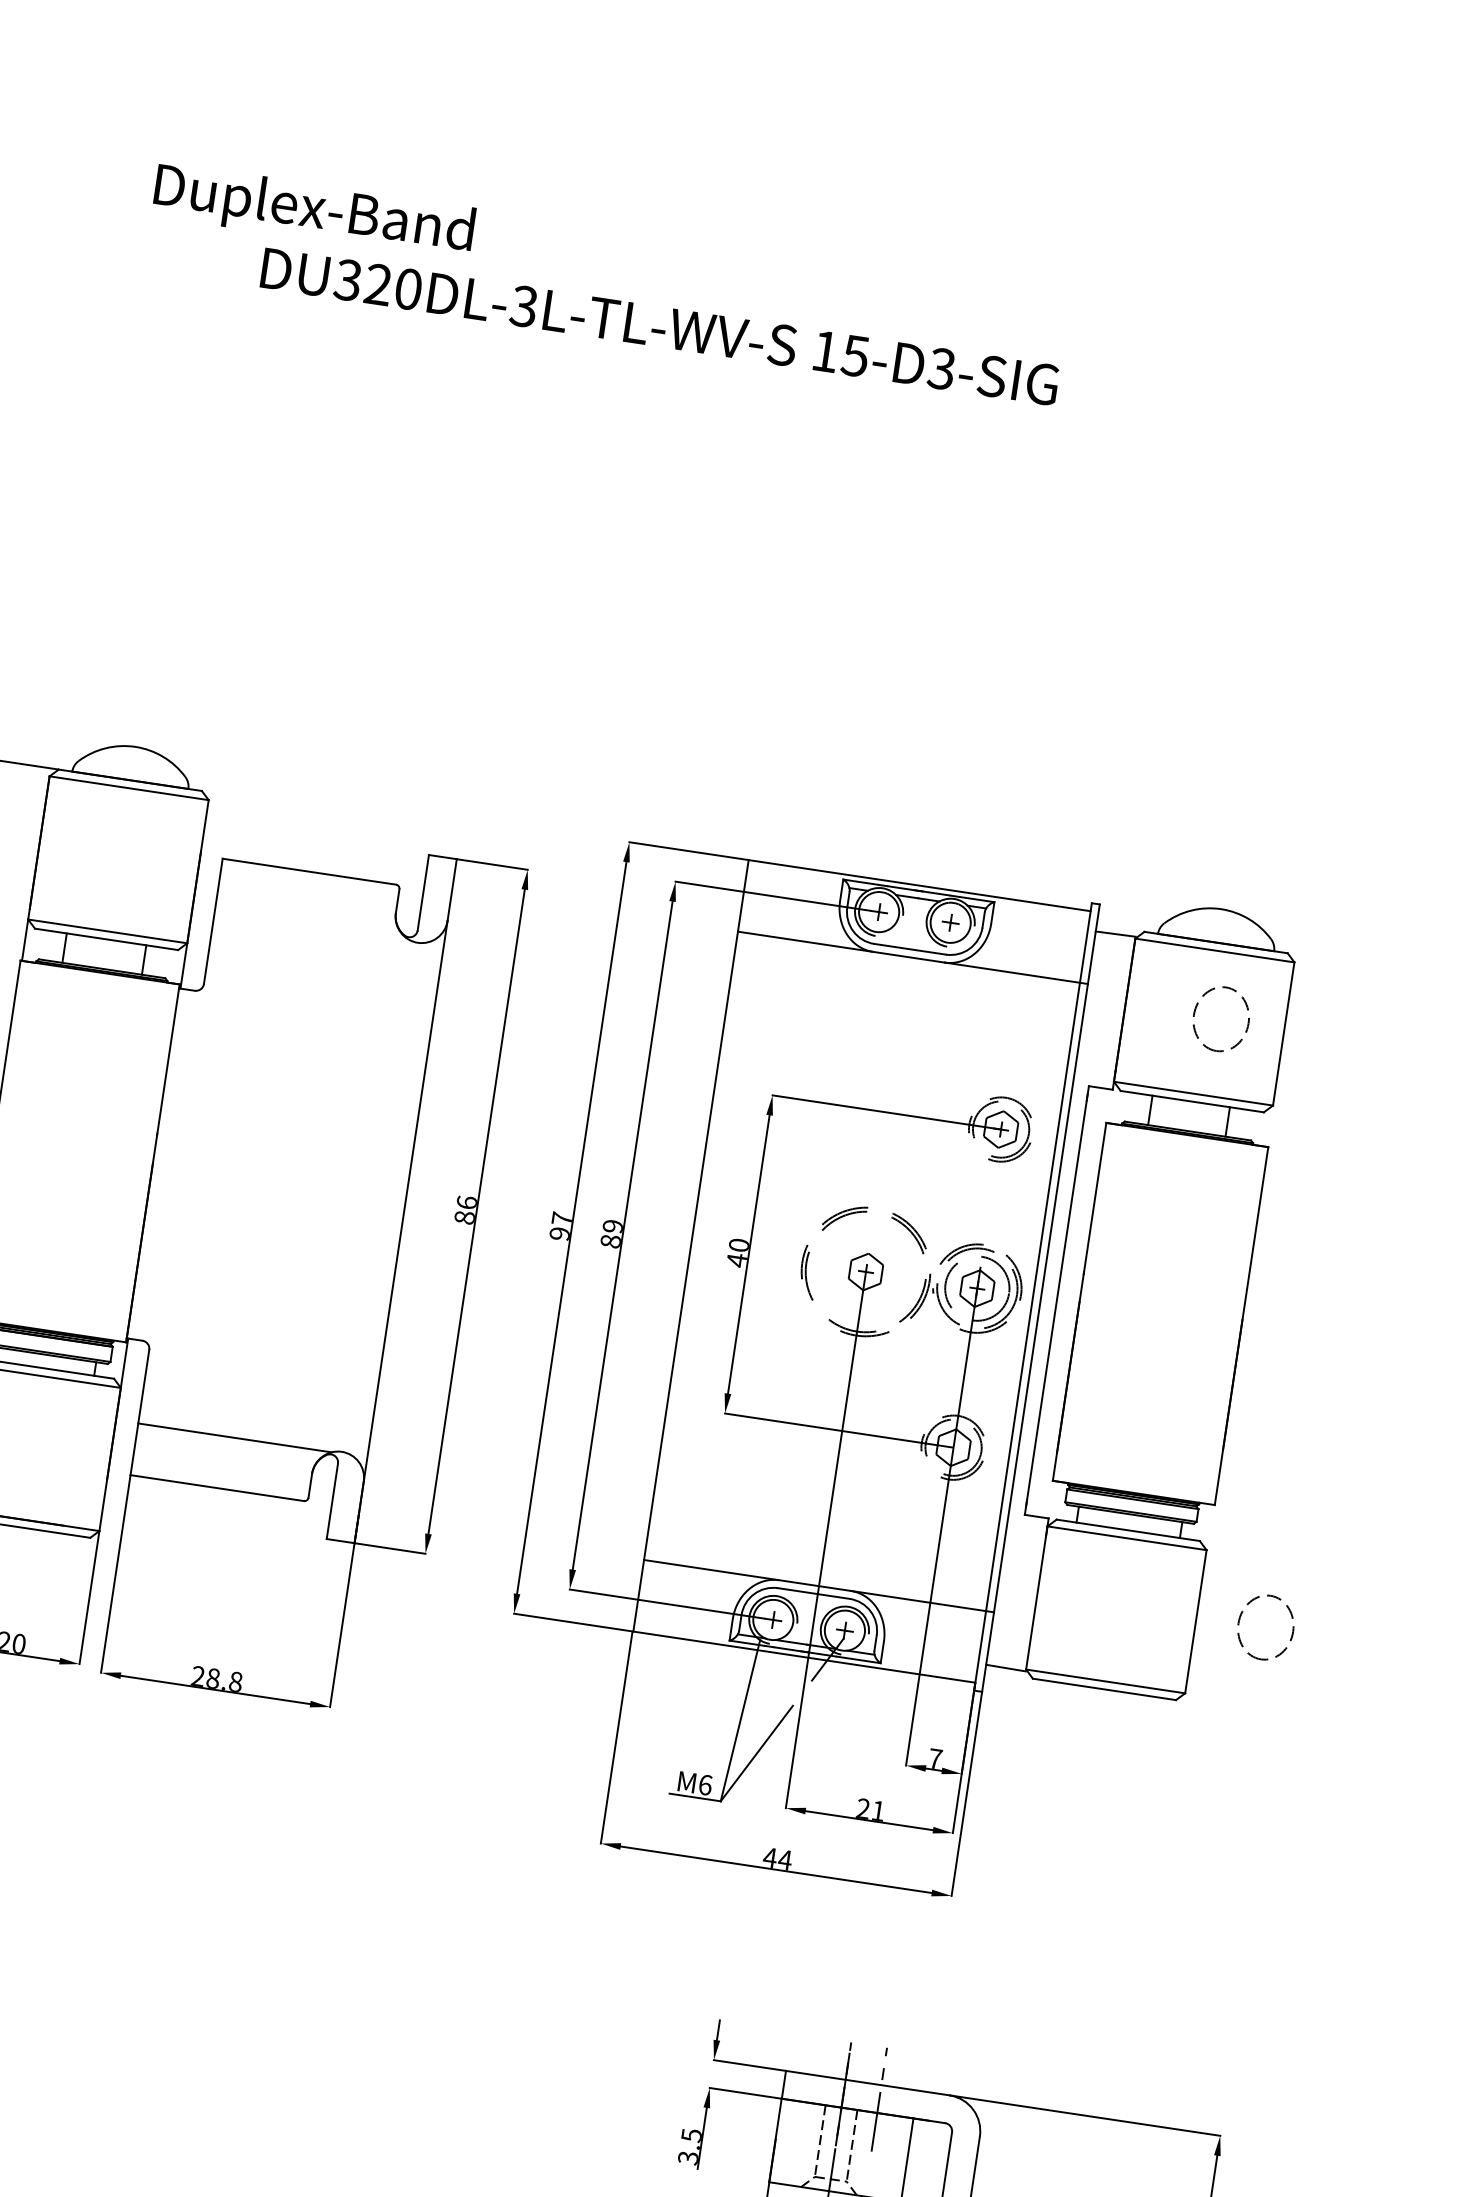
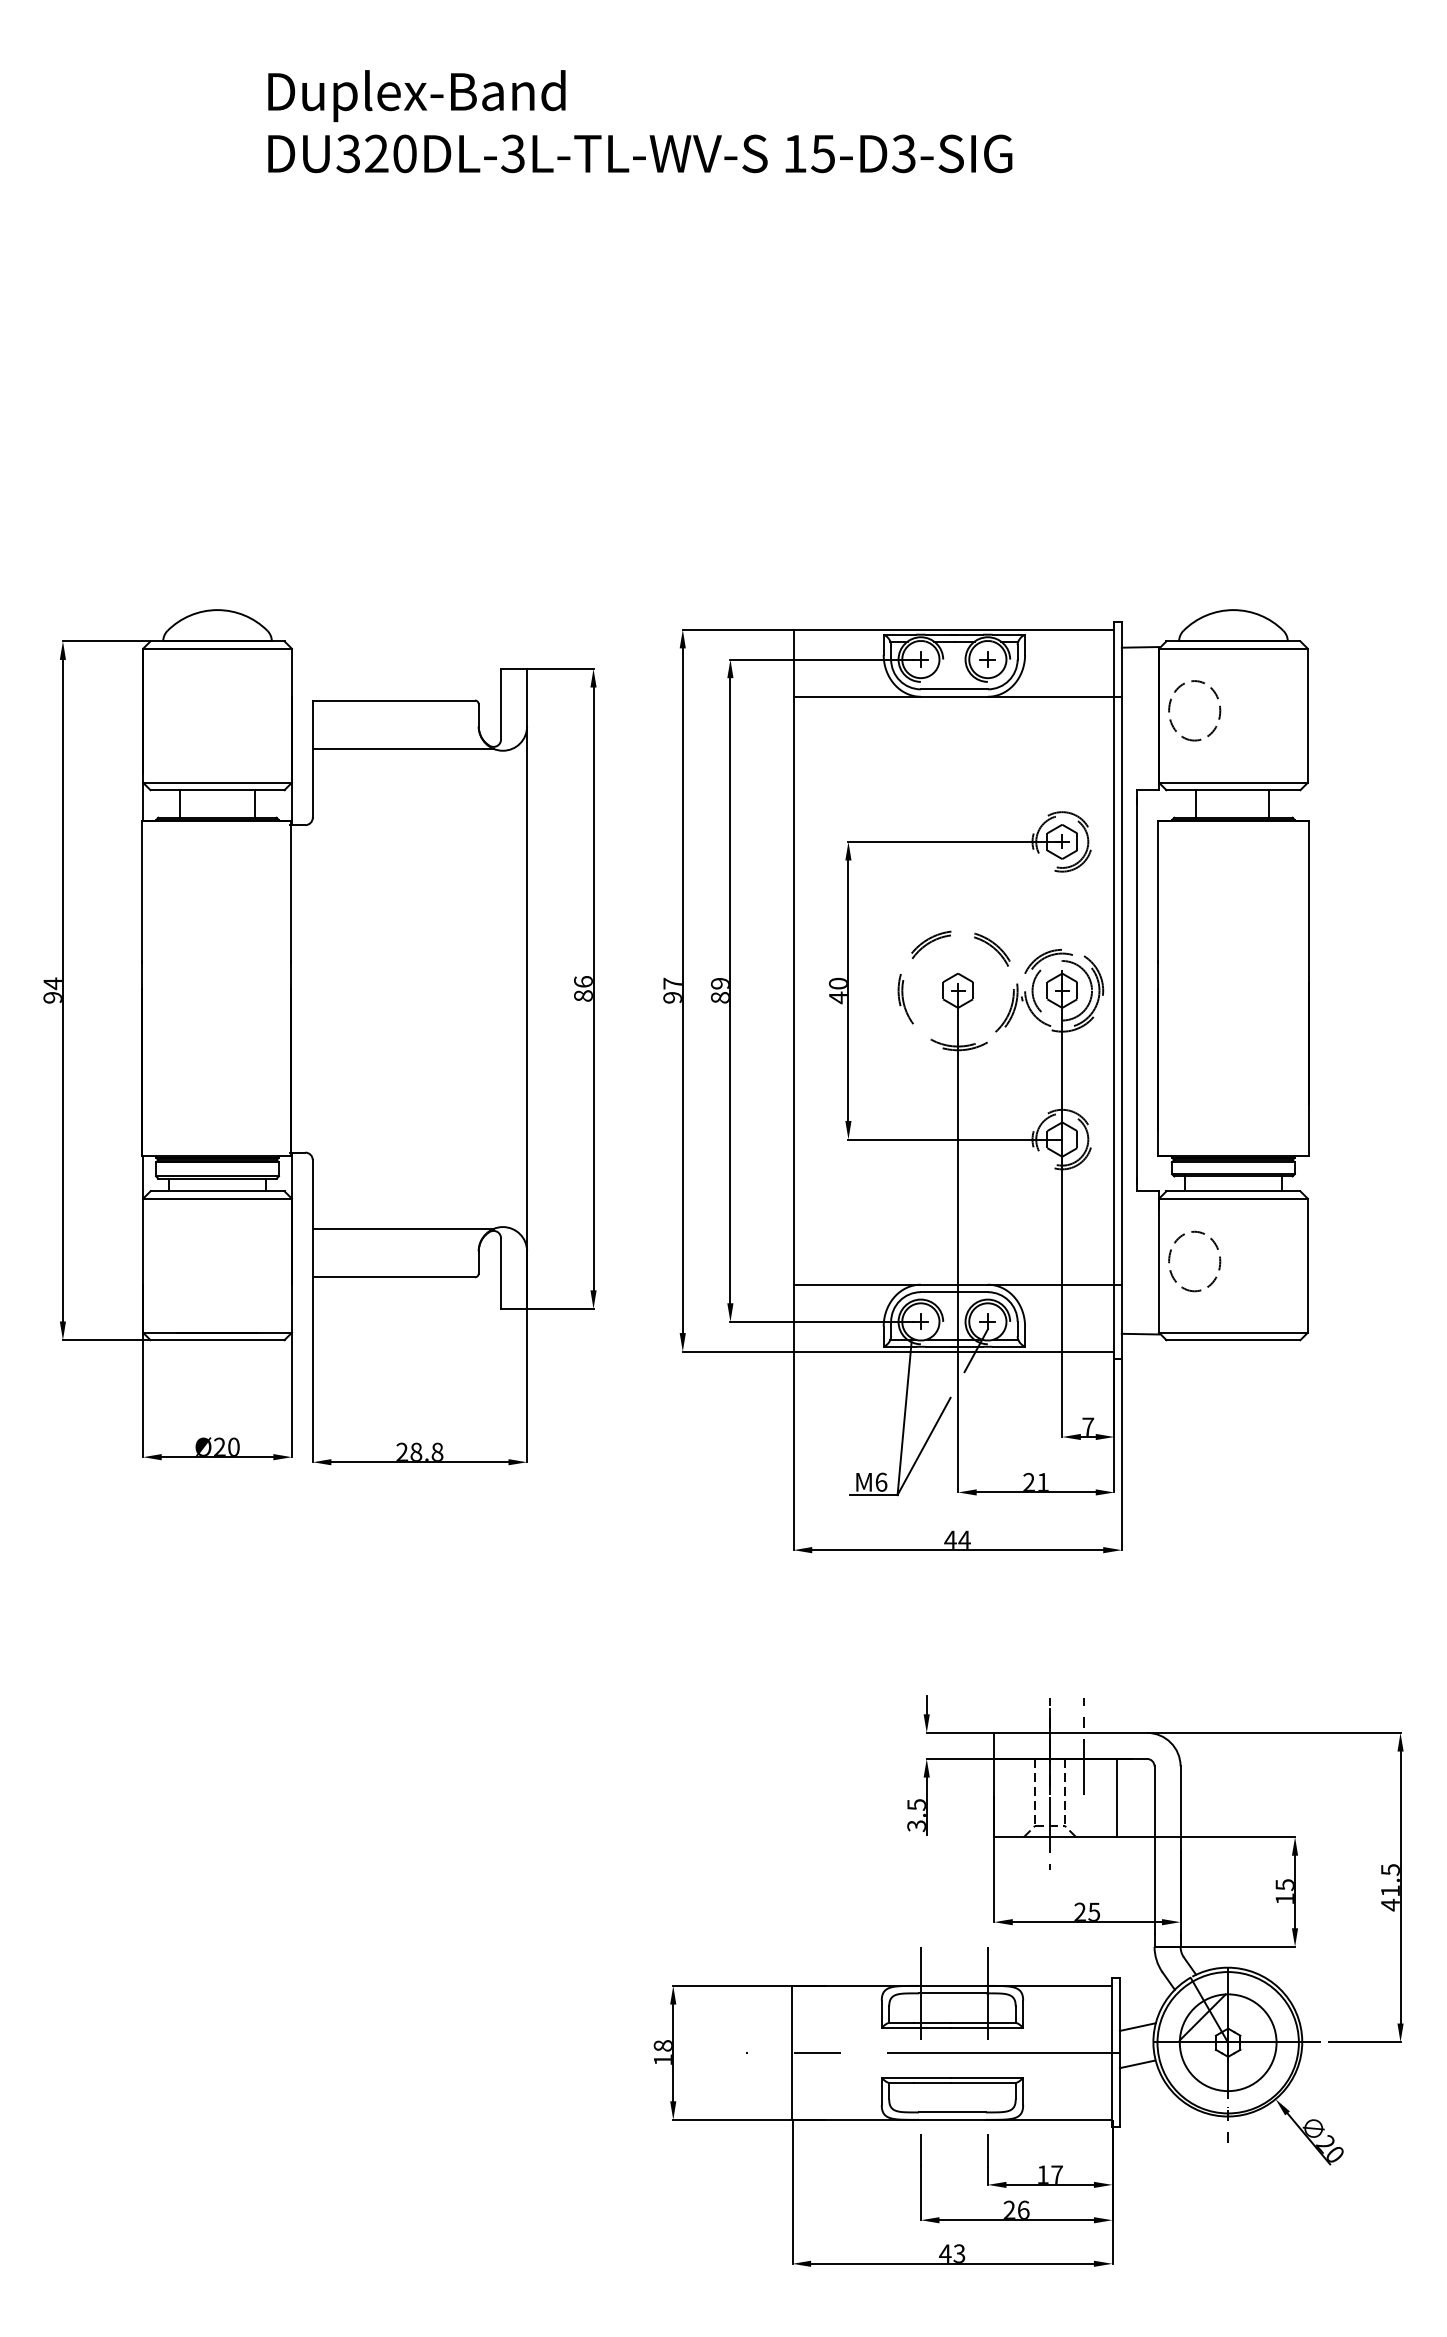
text: (313, 212) -> (416, 96), moved
line: (310, 924) -> (402, 748), added
part: (1195, 1013) -> (1170, 709), moved
part: (1240, 1622) -> (1170, 1260), moved

